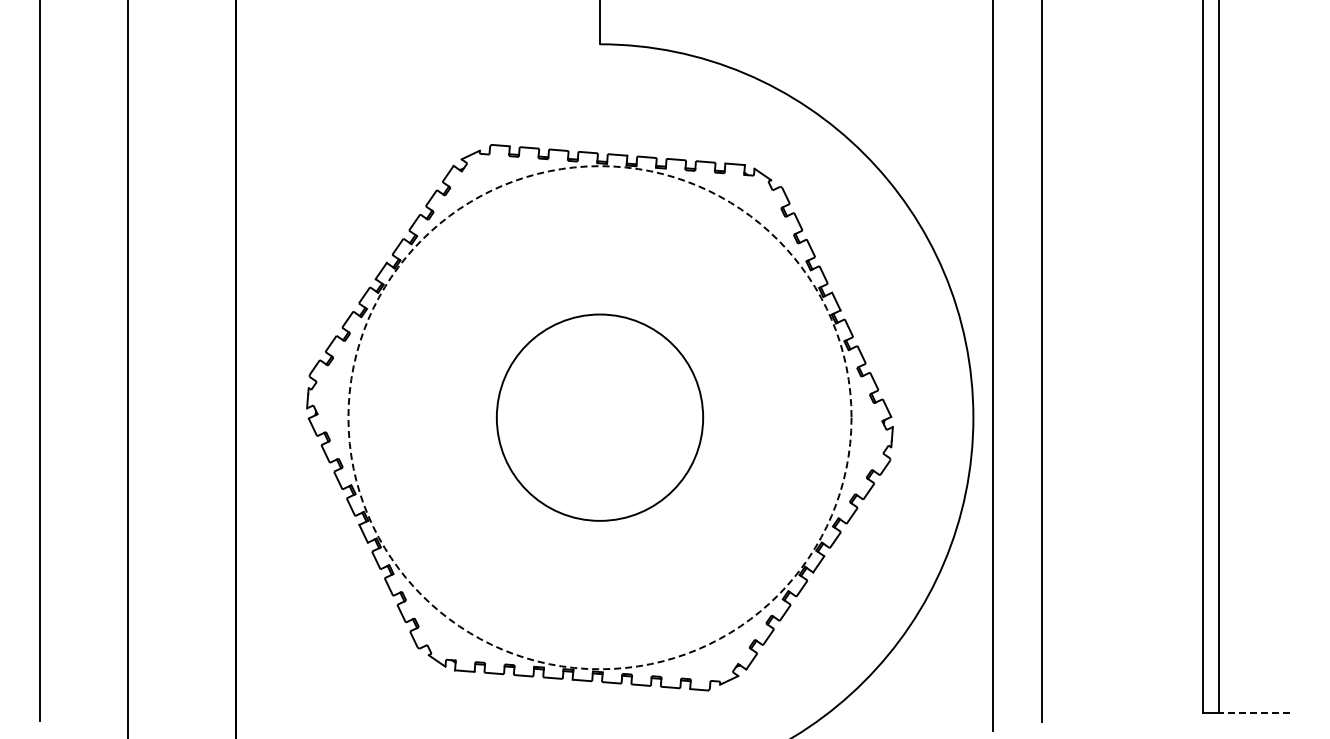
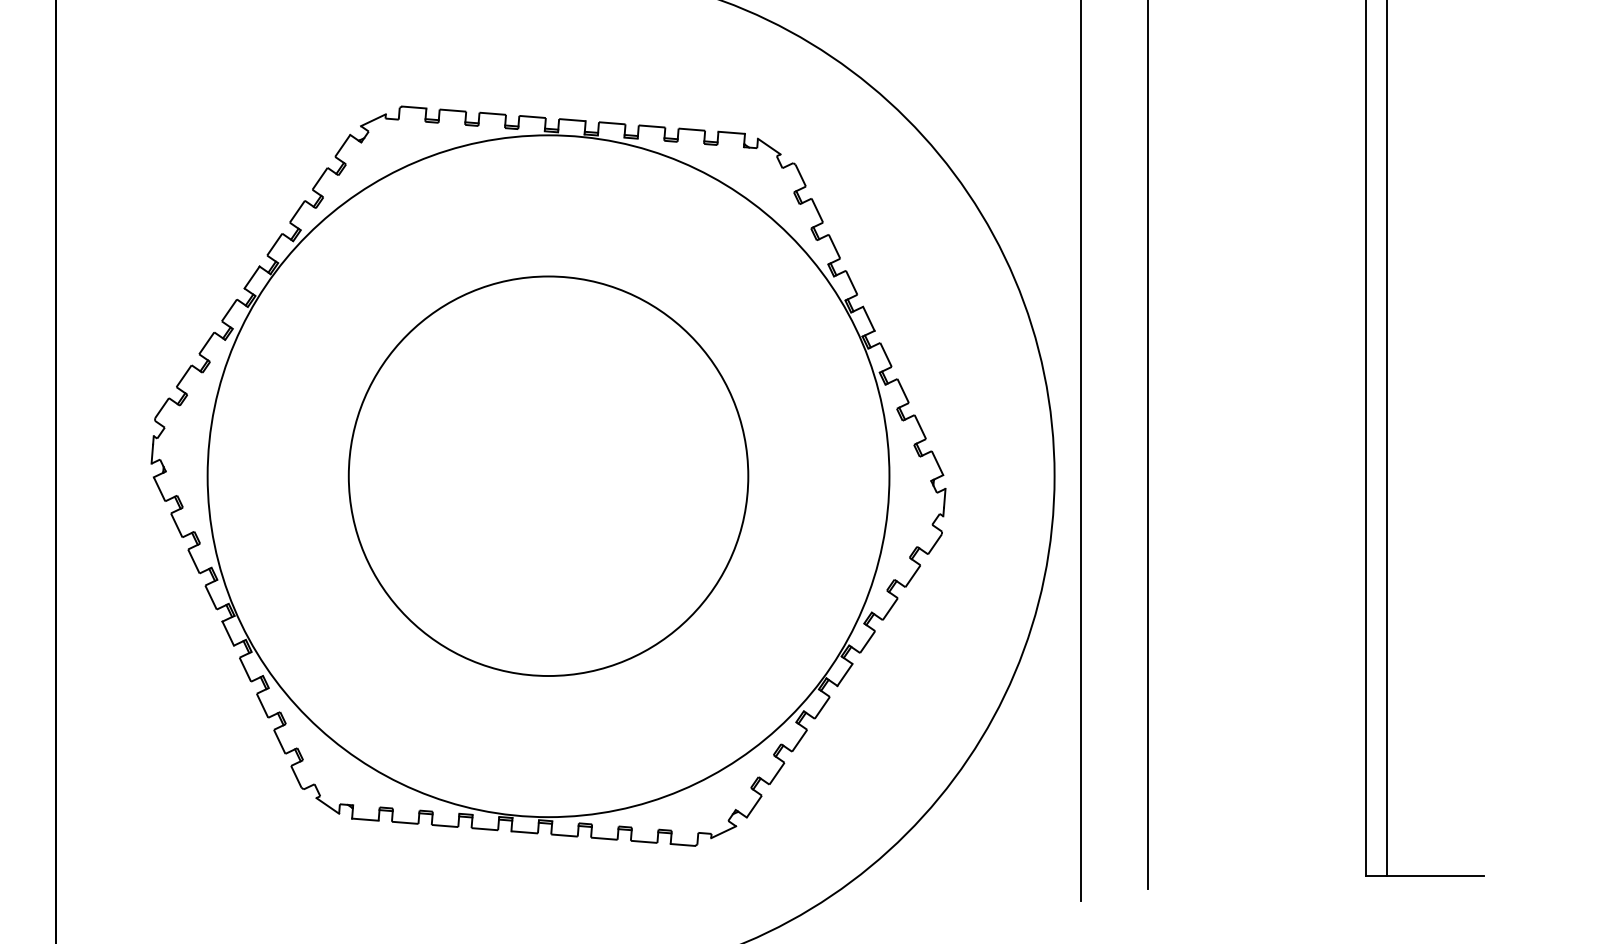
circle: (599, 417) -> (547, 475), dashed -> solid
circle: (599, 417) -> (547, 475), size x1.43
line: (1254, 712) -> (1435, 875), dashed -> solid

